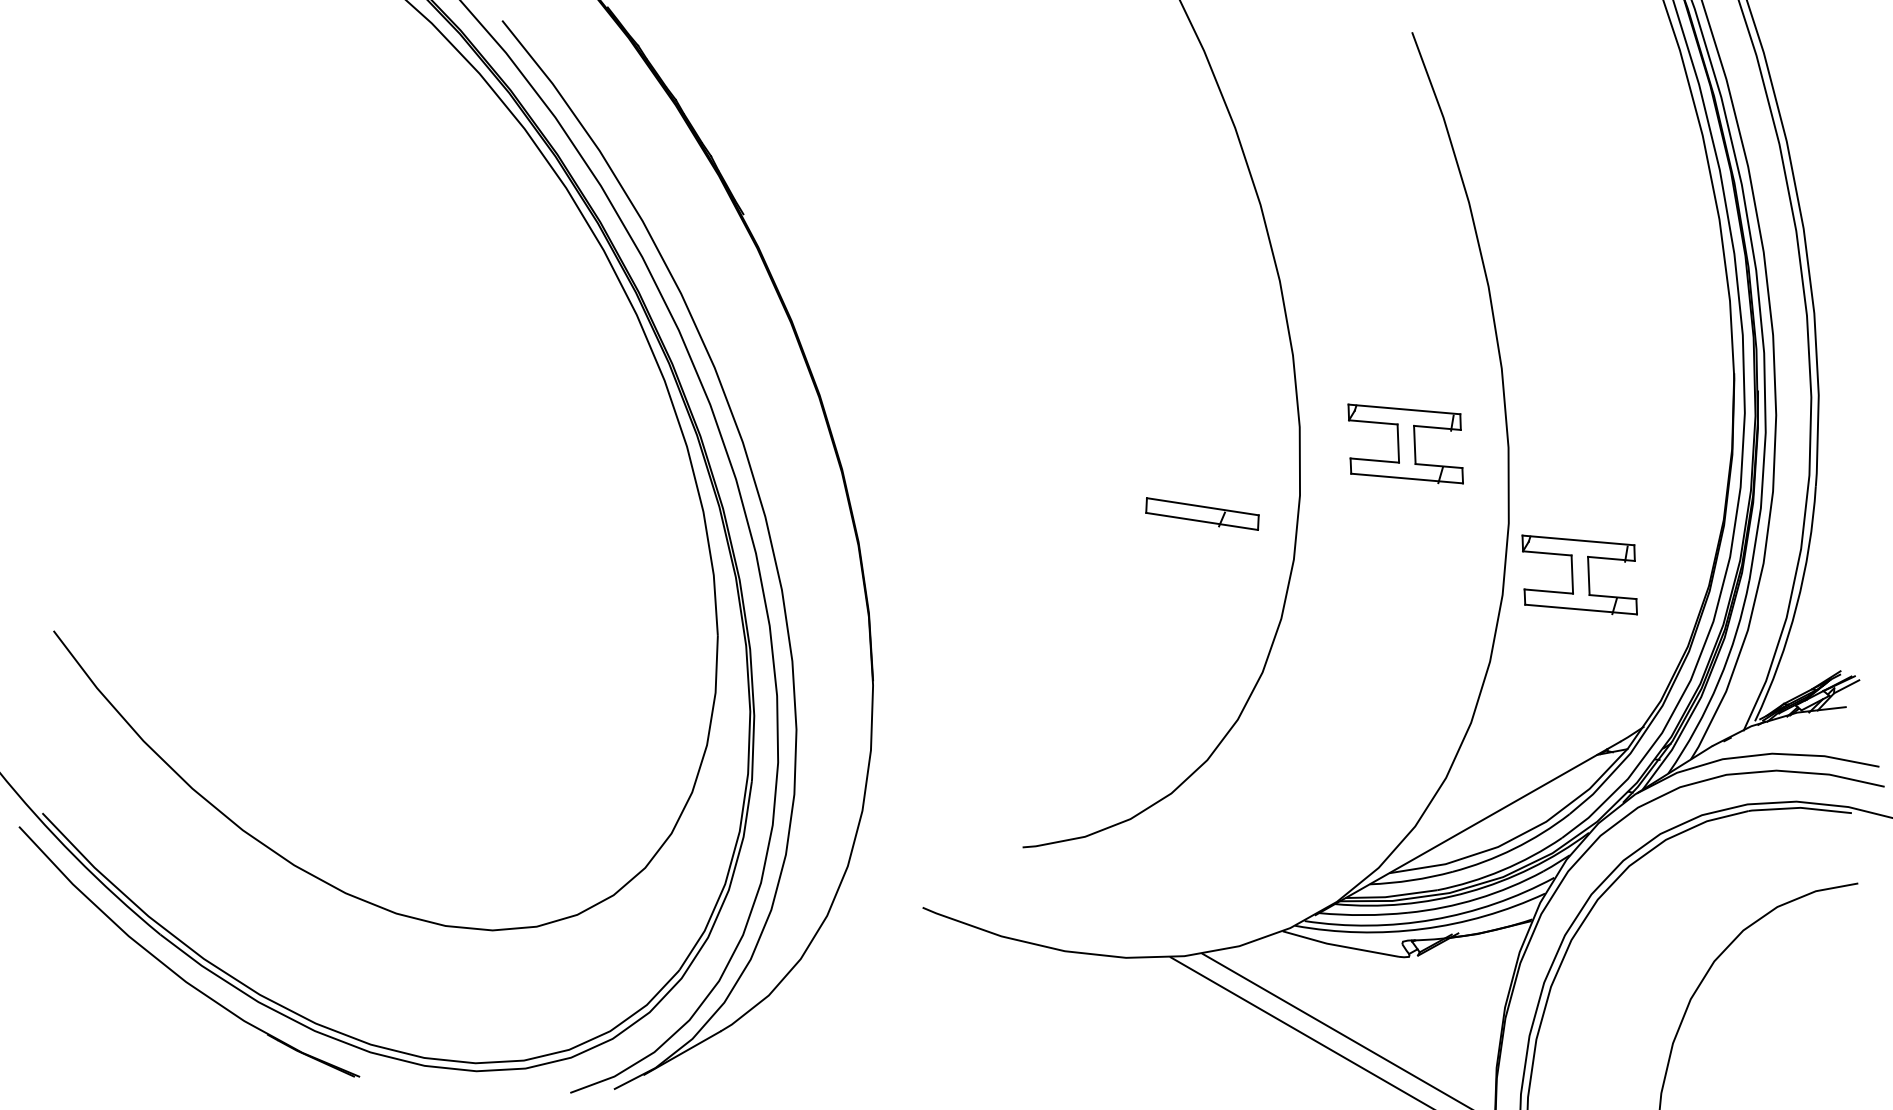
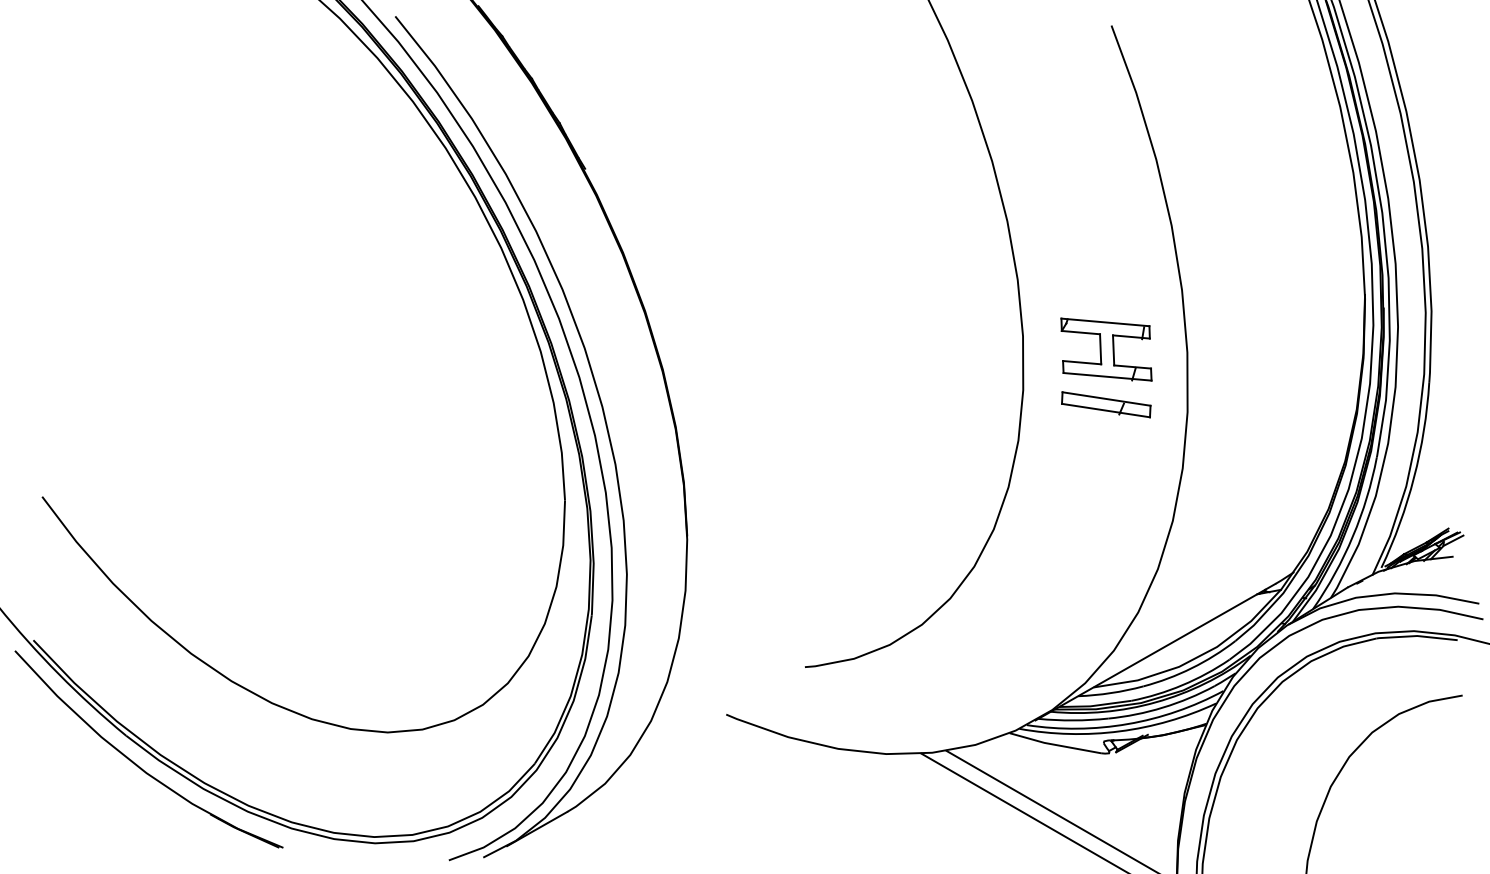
part: (1202, 513) -> (1106, 404), moved
part: (1579, 574) -> (1243, 452), removed

